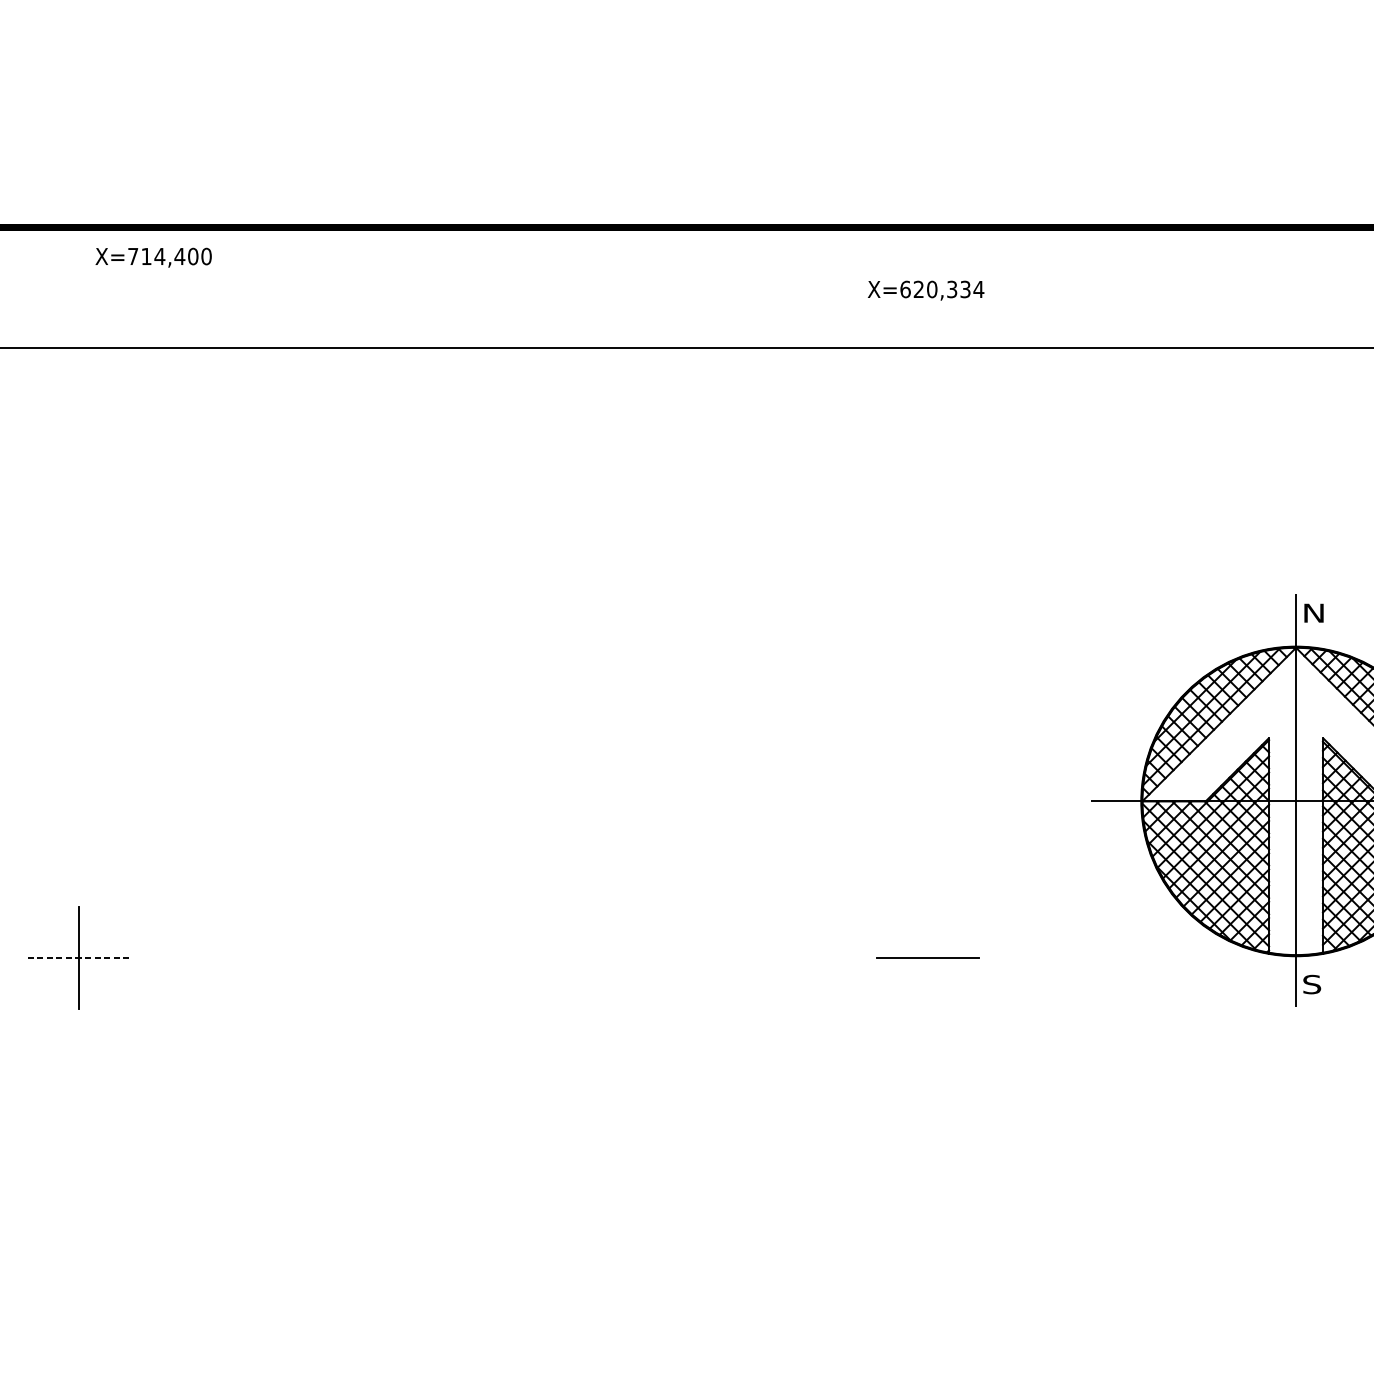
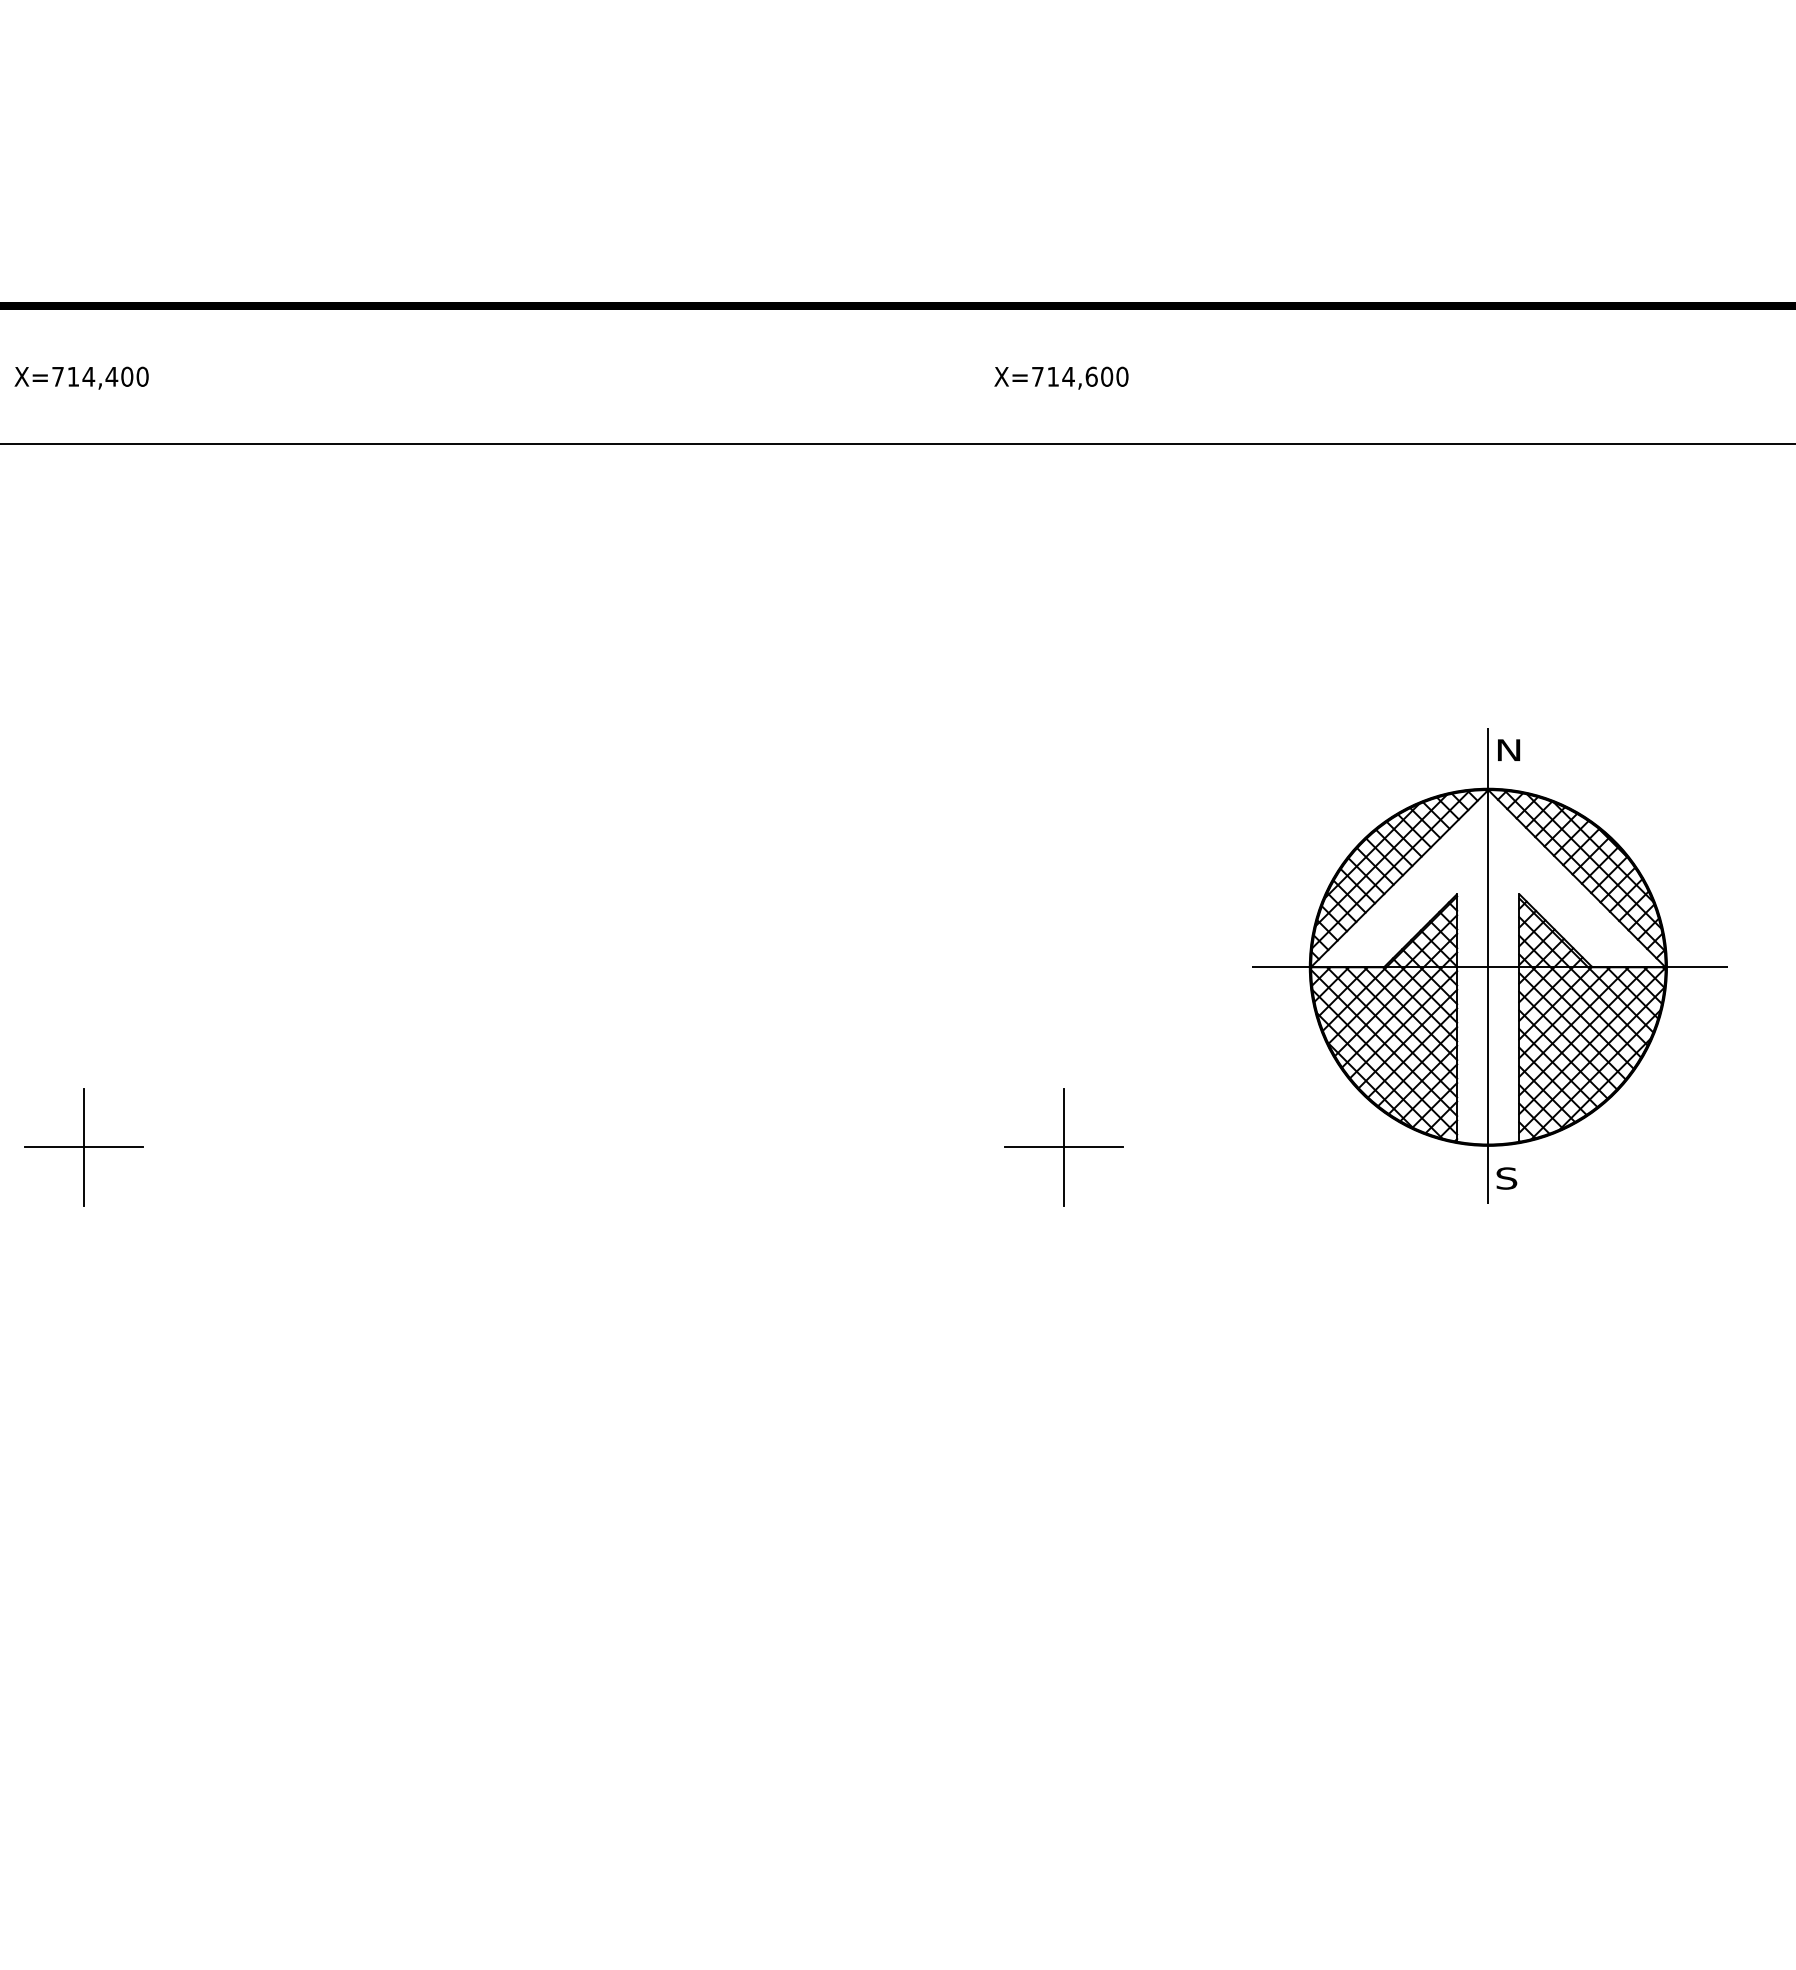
text: (153, 257) -> (81, 377), moved
text: (942, 289) -> (1080, 376), X=620,334 -> X=714,600
line: (78, 957) -> (84, 1147), dashed -> solid
line: (928, 957) -> (1064, 1147), added

